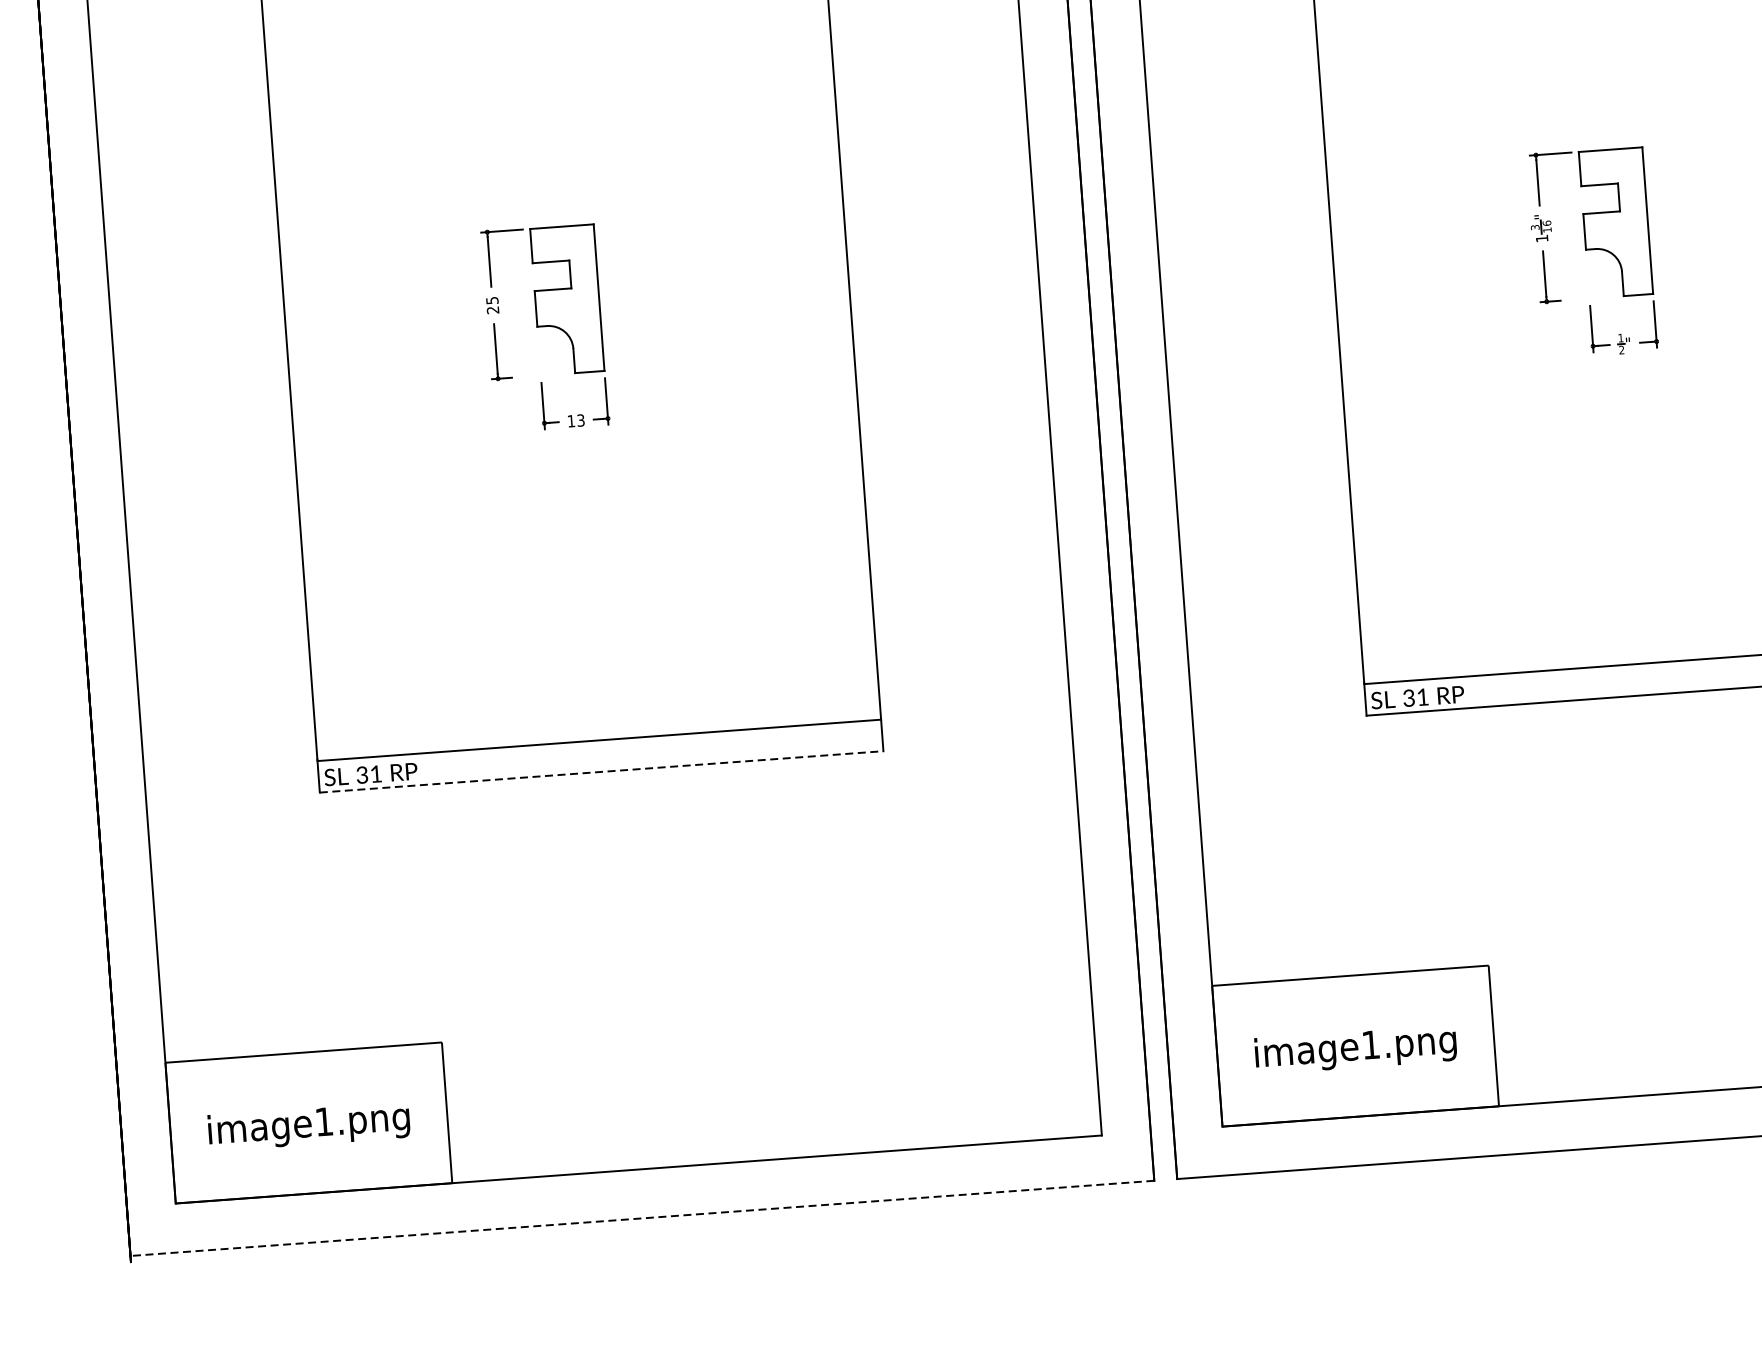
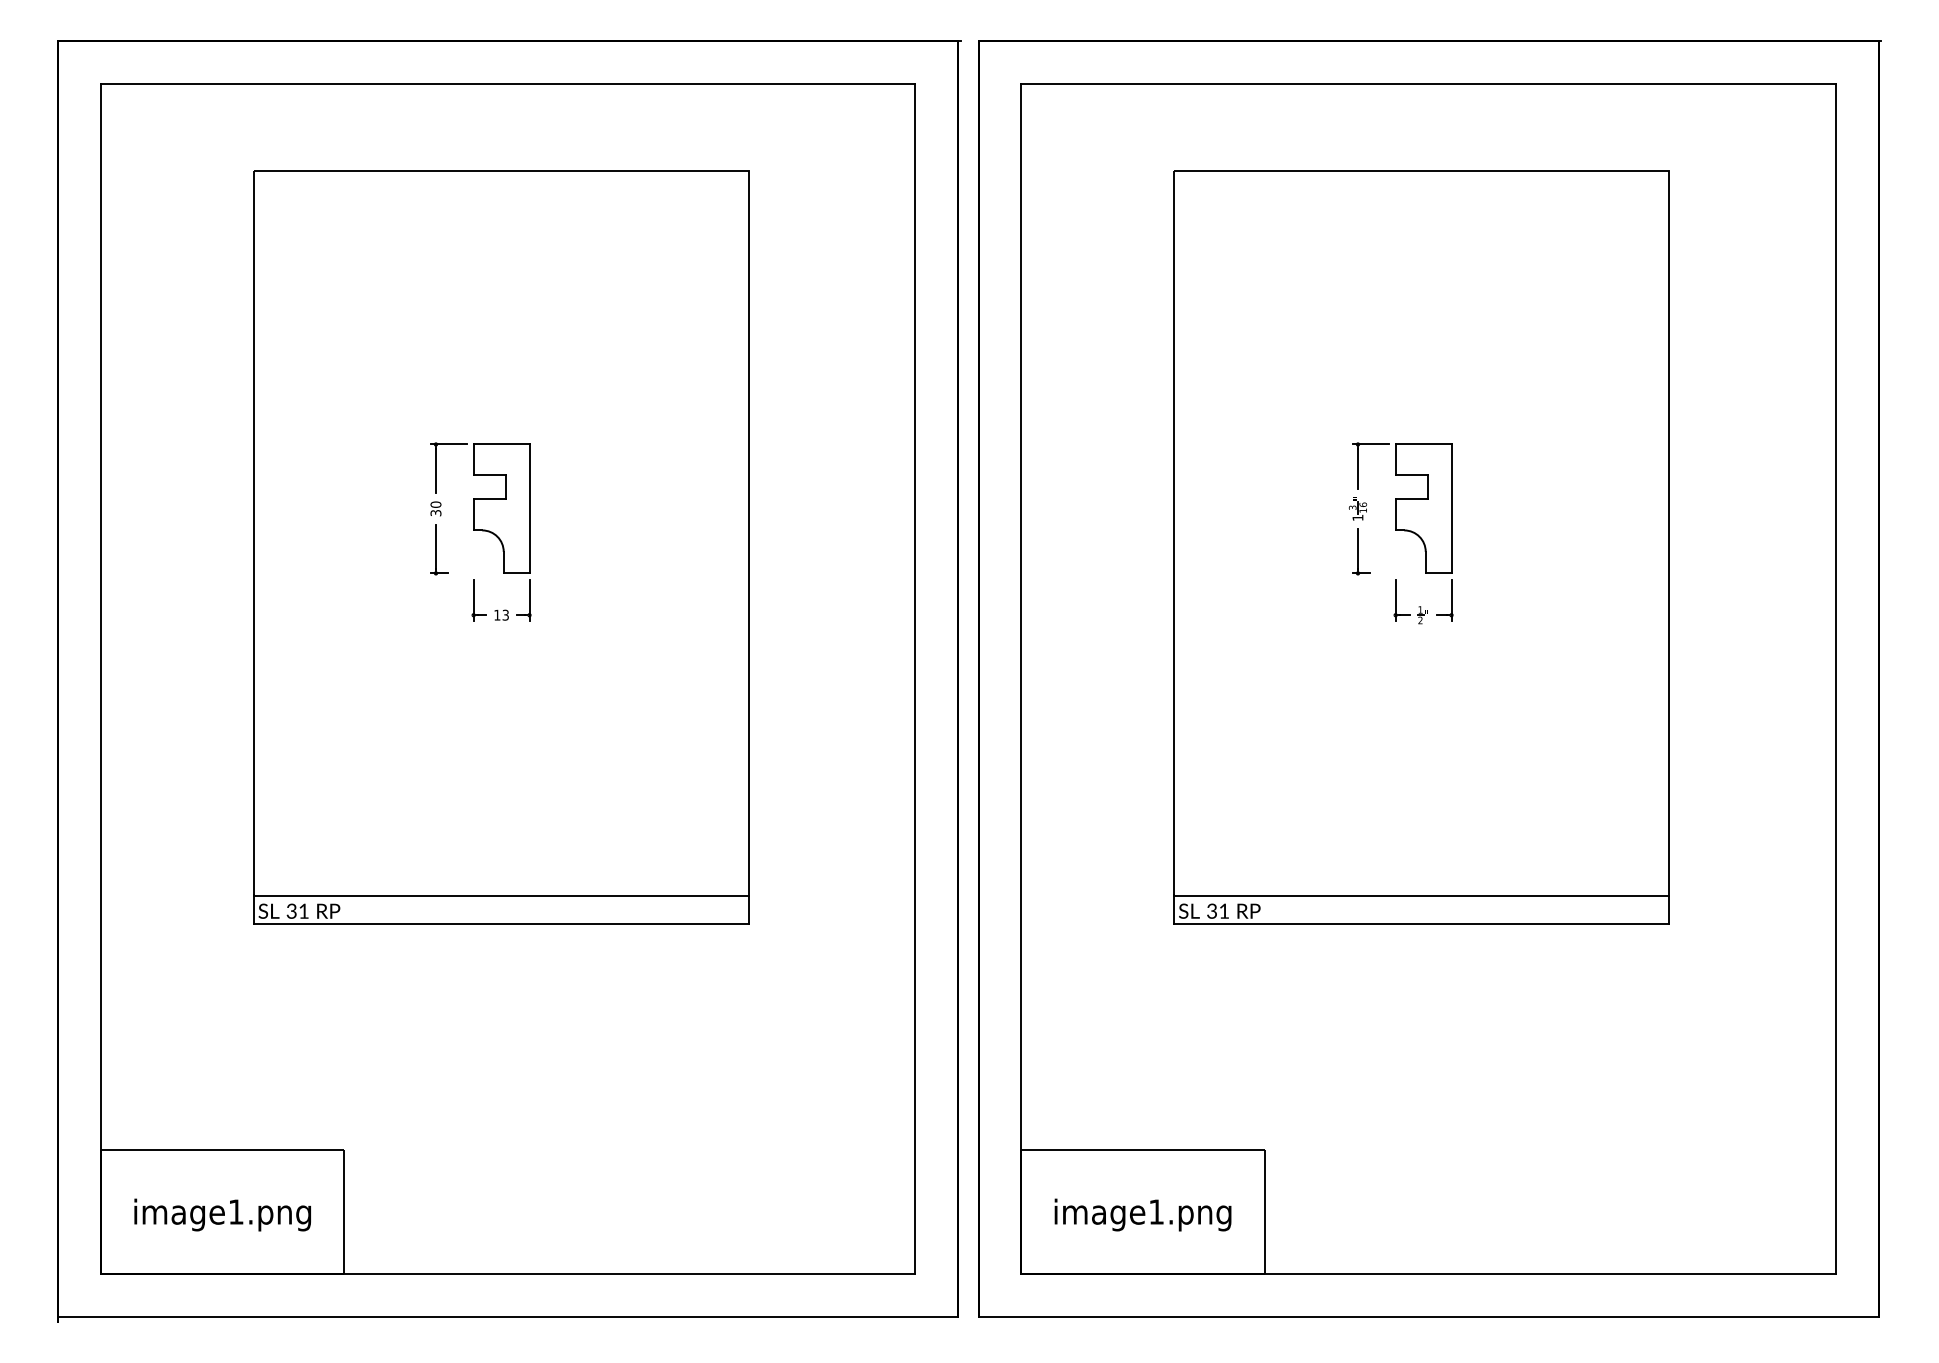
text: (492, 305) -> (435, 508), 25 -> 30
line: (601, 771) -> (501, 923), dashed -> solid
line: (641, 1217) -> (507, 1316), dashed -> solid

